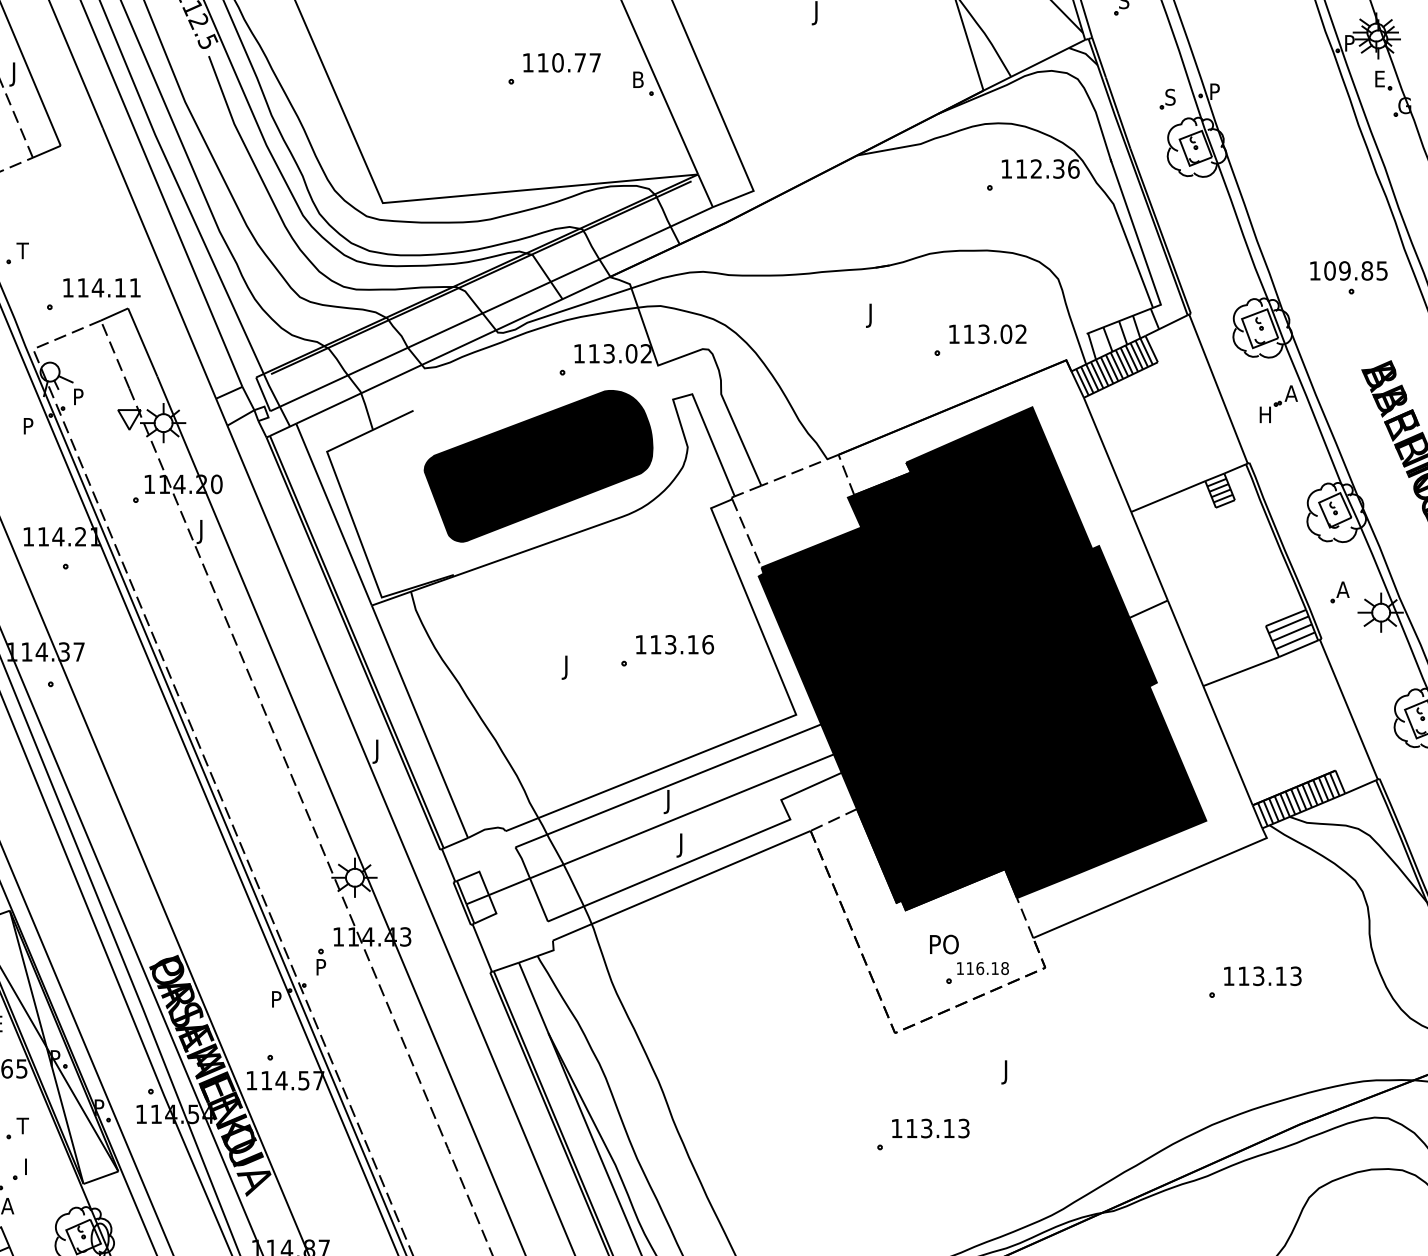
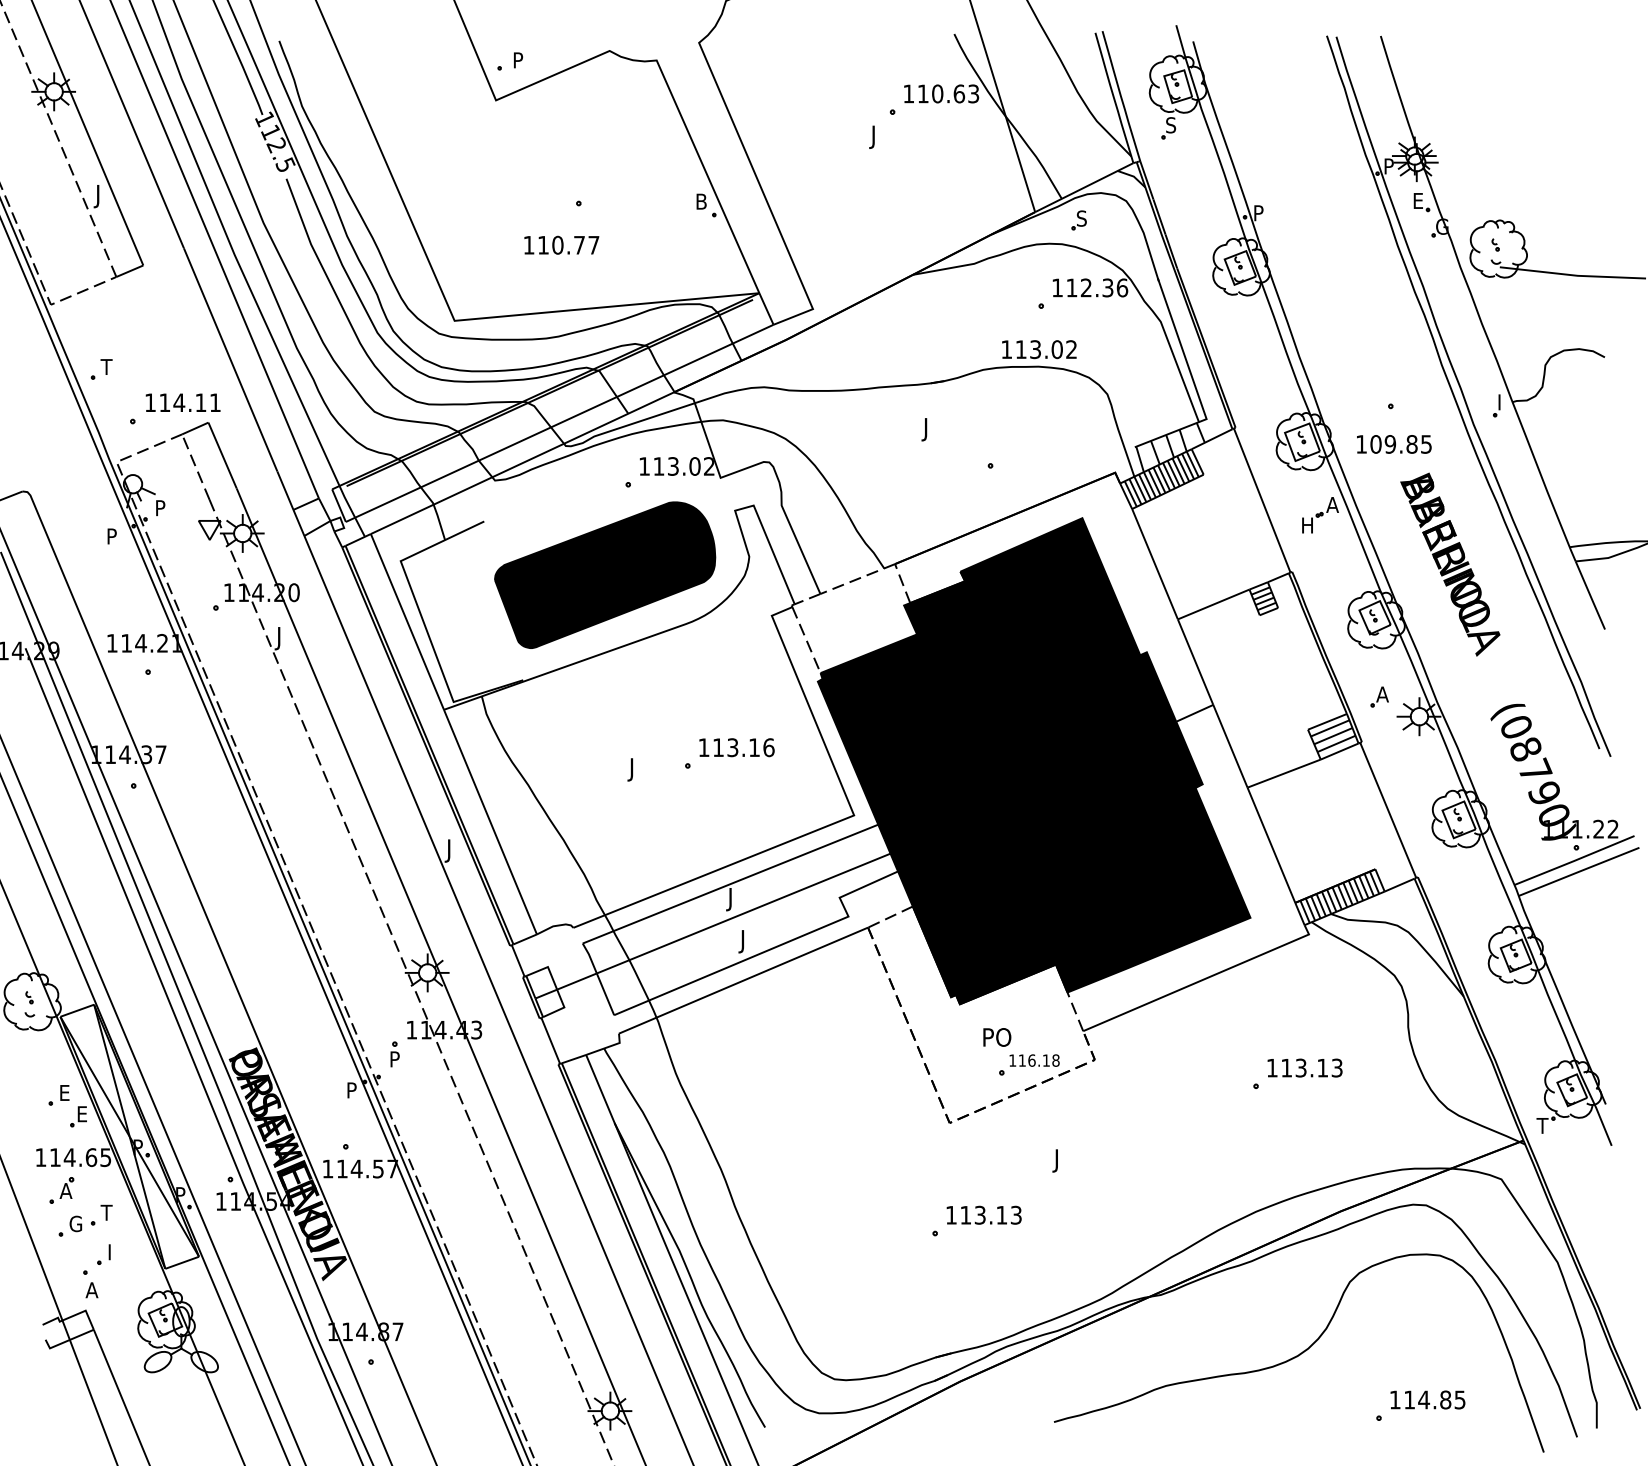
text: (561, 62) -> (561, 244), moved
part: (1167, 99) -> (1078, 220), moved
text: (1349, 271) -> (1394, 444), moved
text: (988, 334) -> (1039, 349), moved

